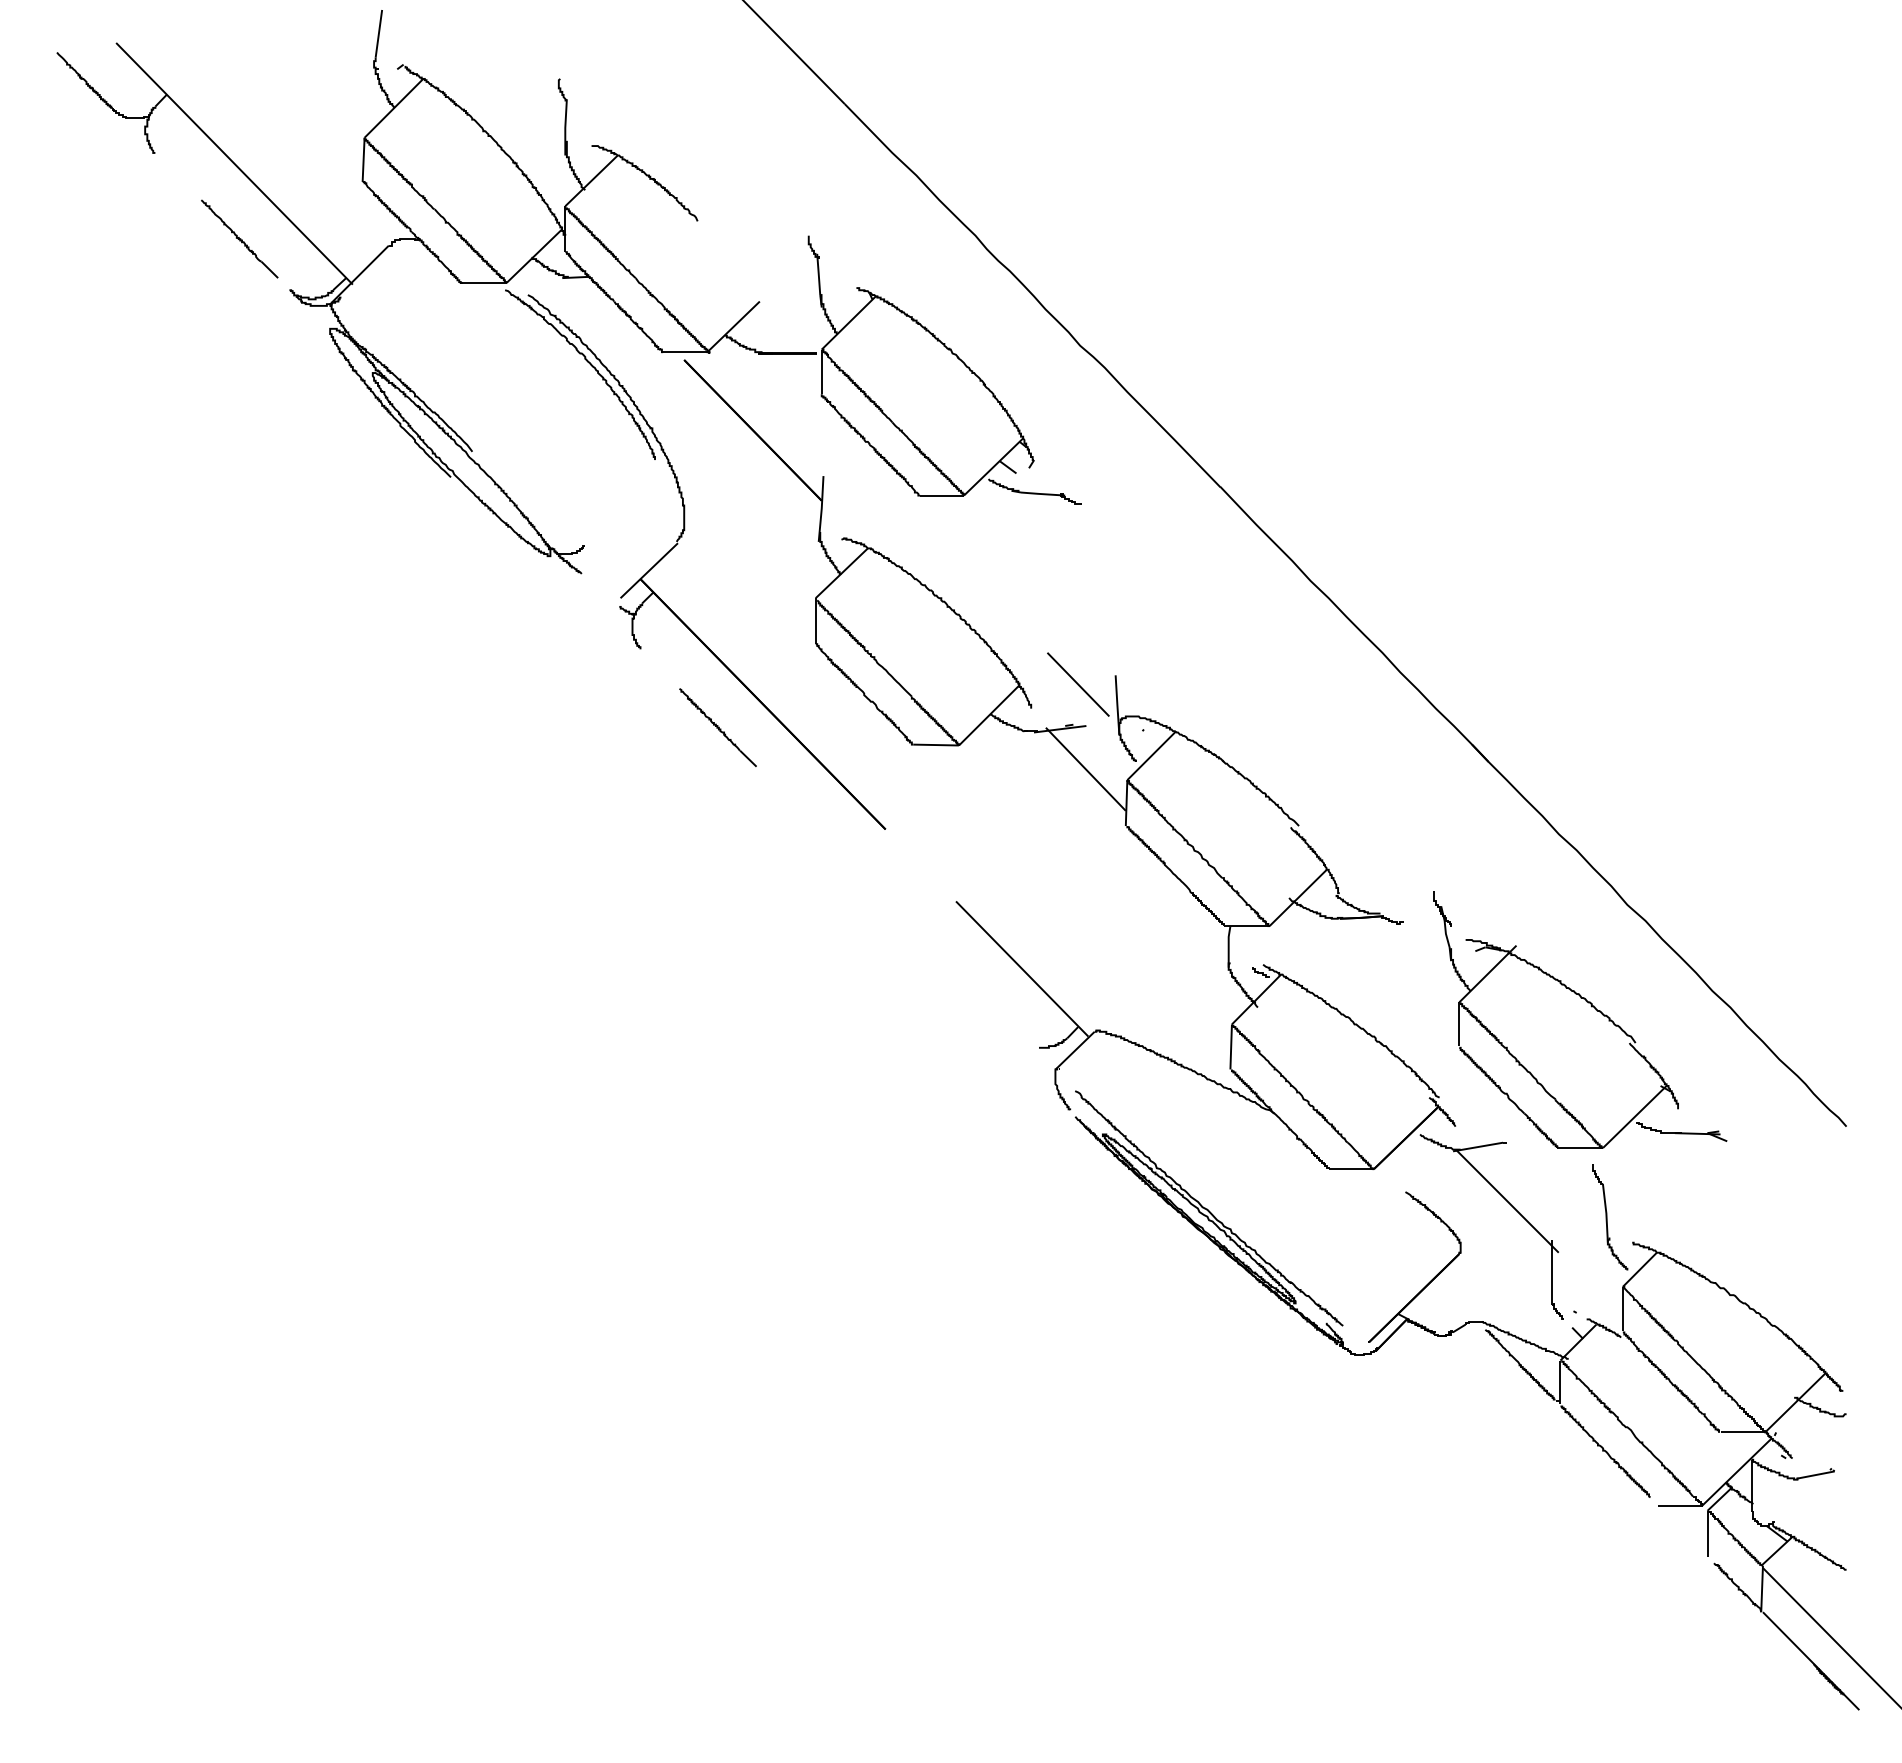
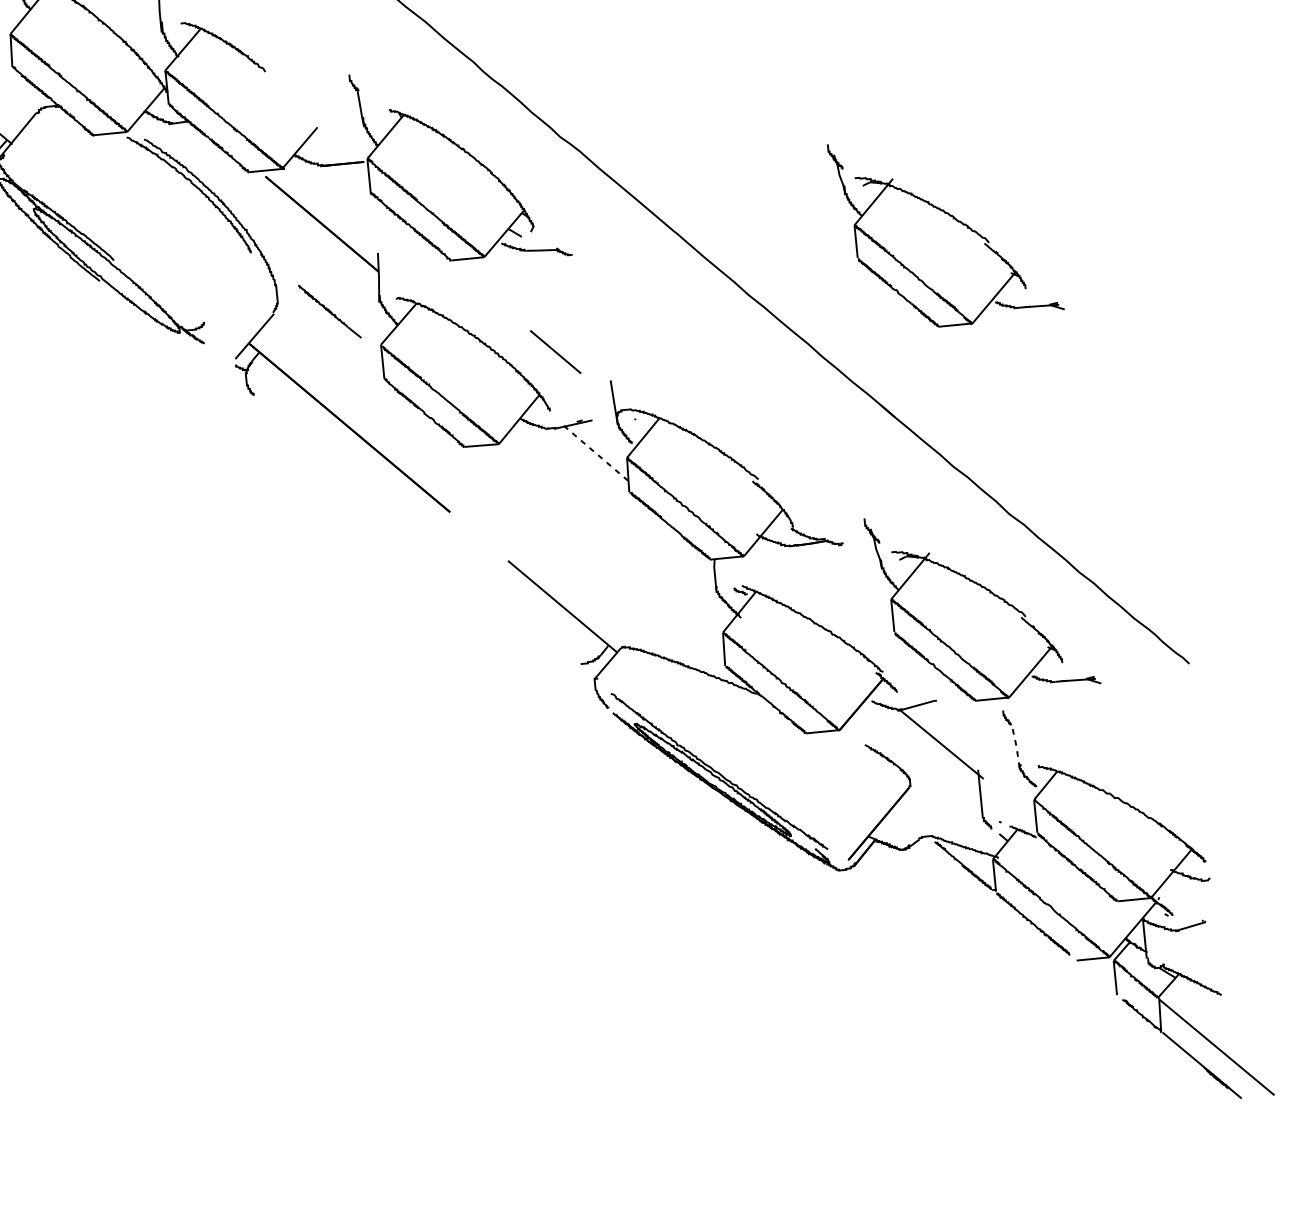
part: (1591, 506) -> (953, 219), added
line: (1078, 684) -> (555, 351), moved
part: (717, 727) -> (329, 311), moved
line: (1085, 769) -> (595, 452), solid -> dashed
line: (1606, 1213) -> (1016, 746), solid -> dashed

